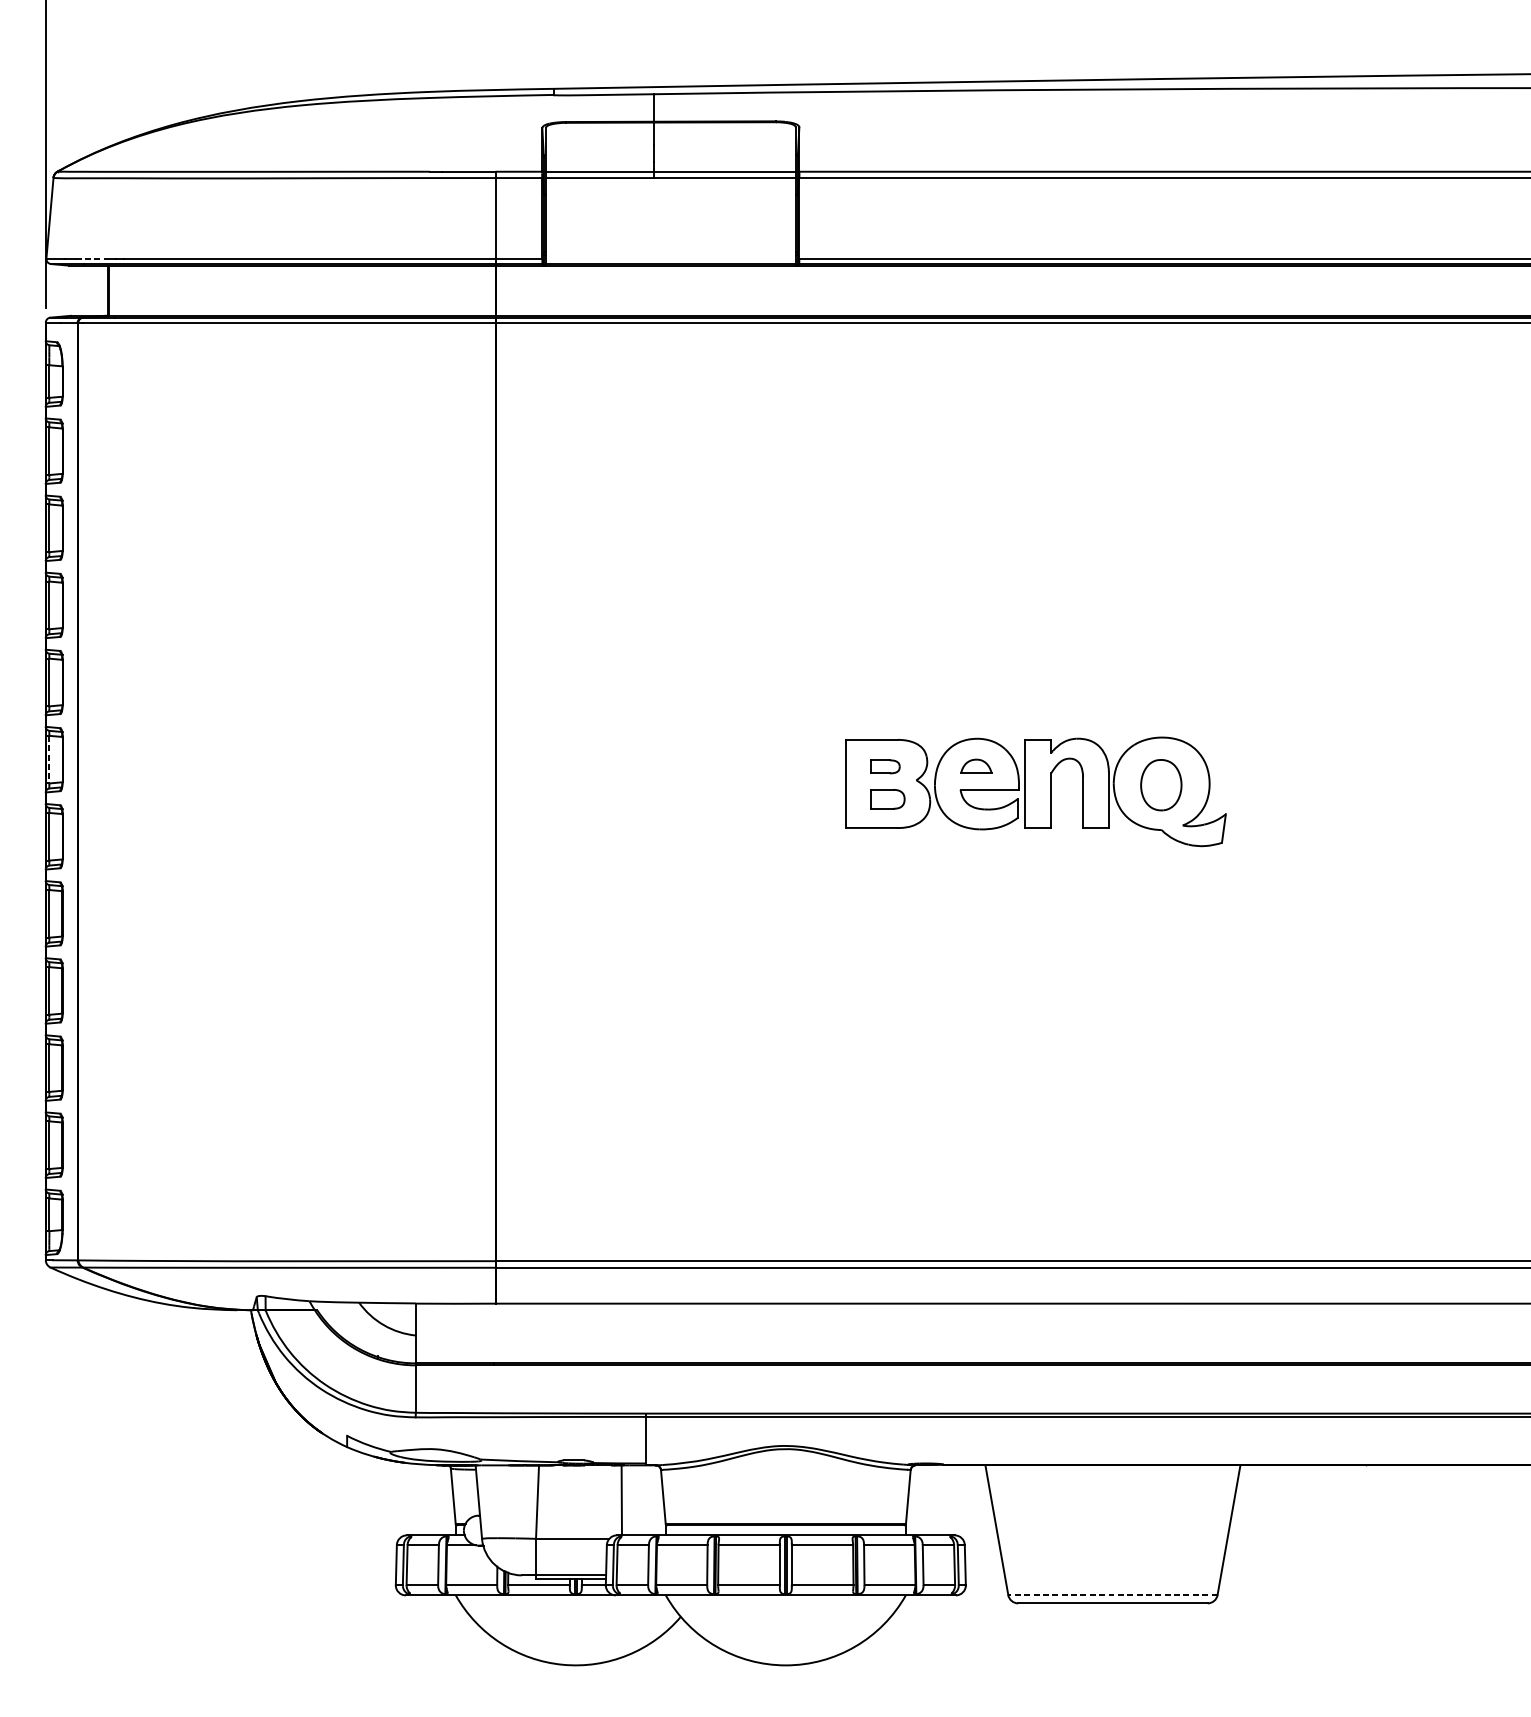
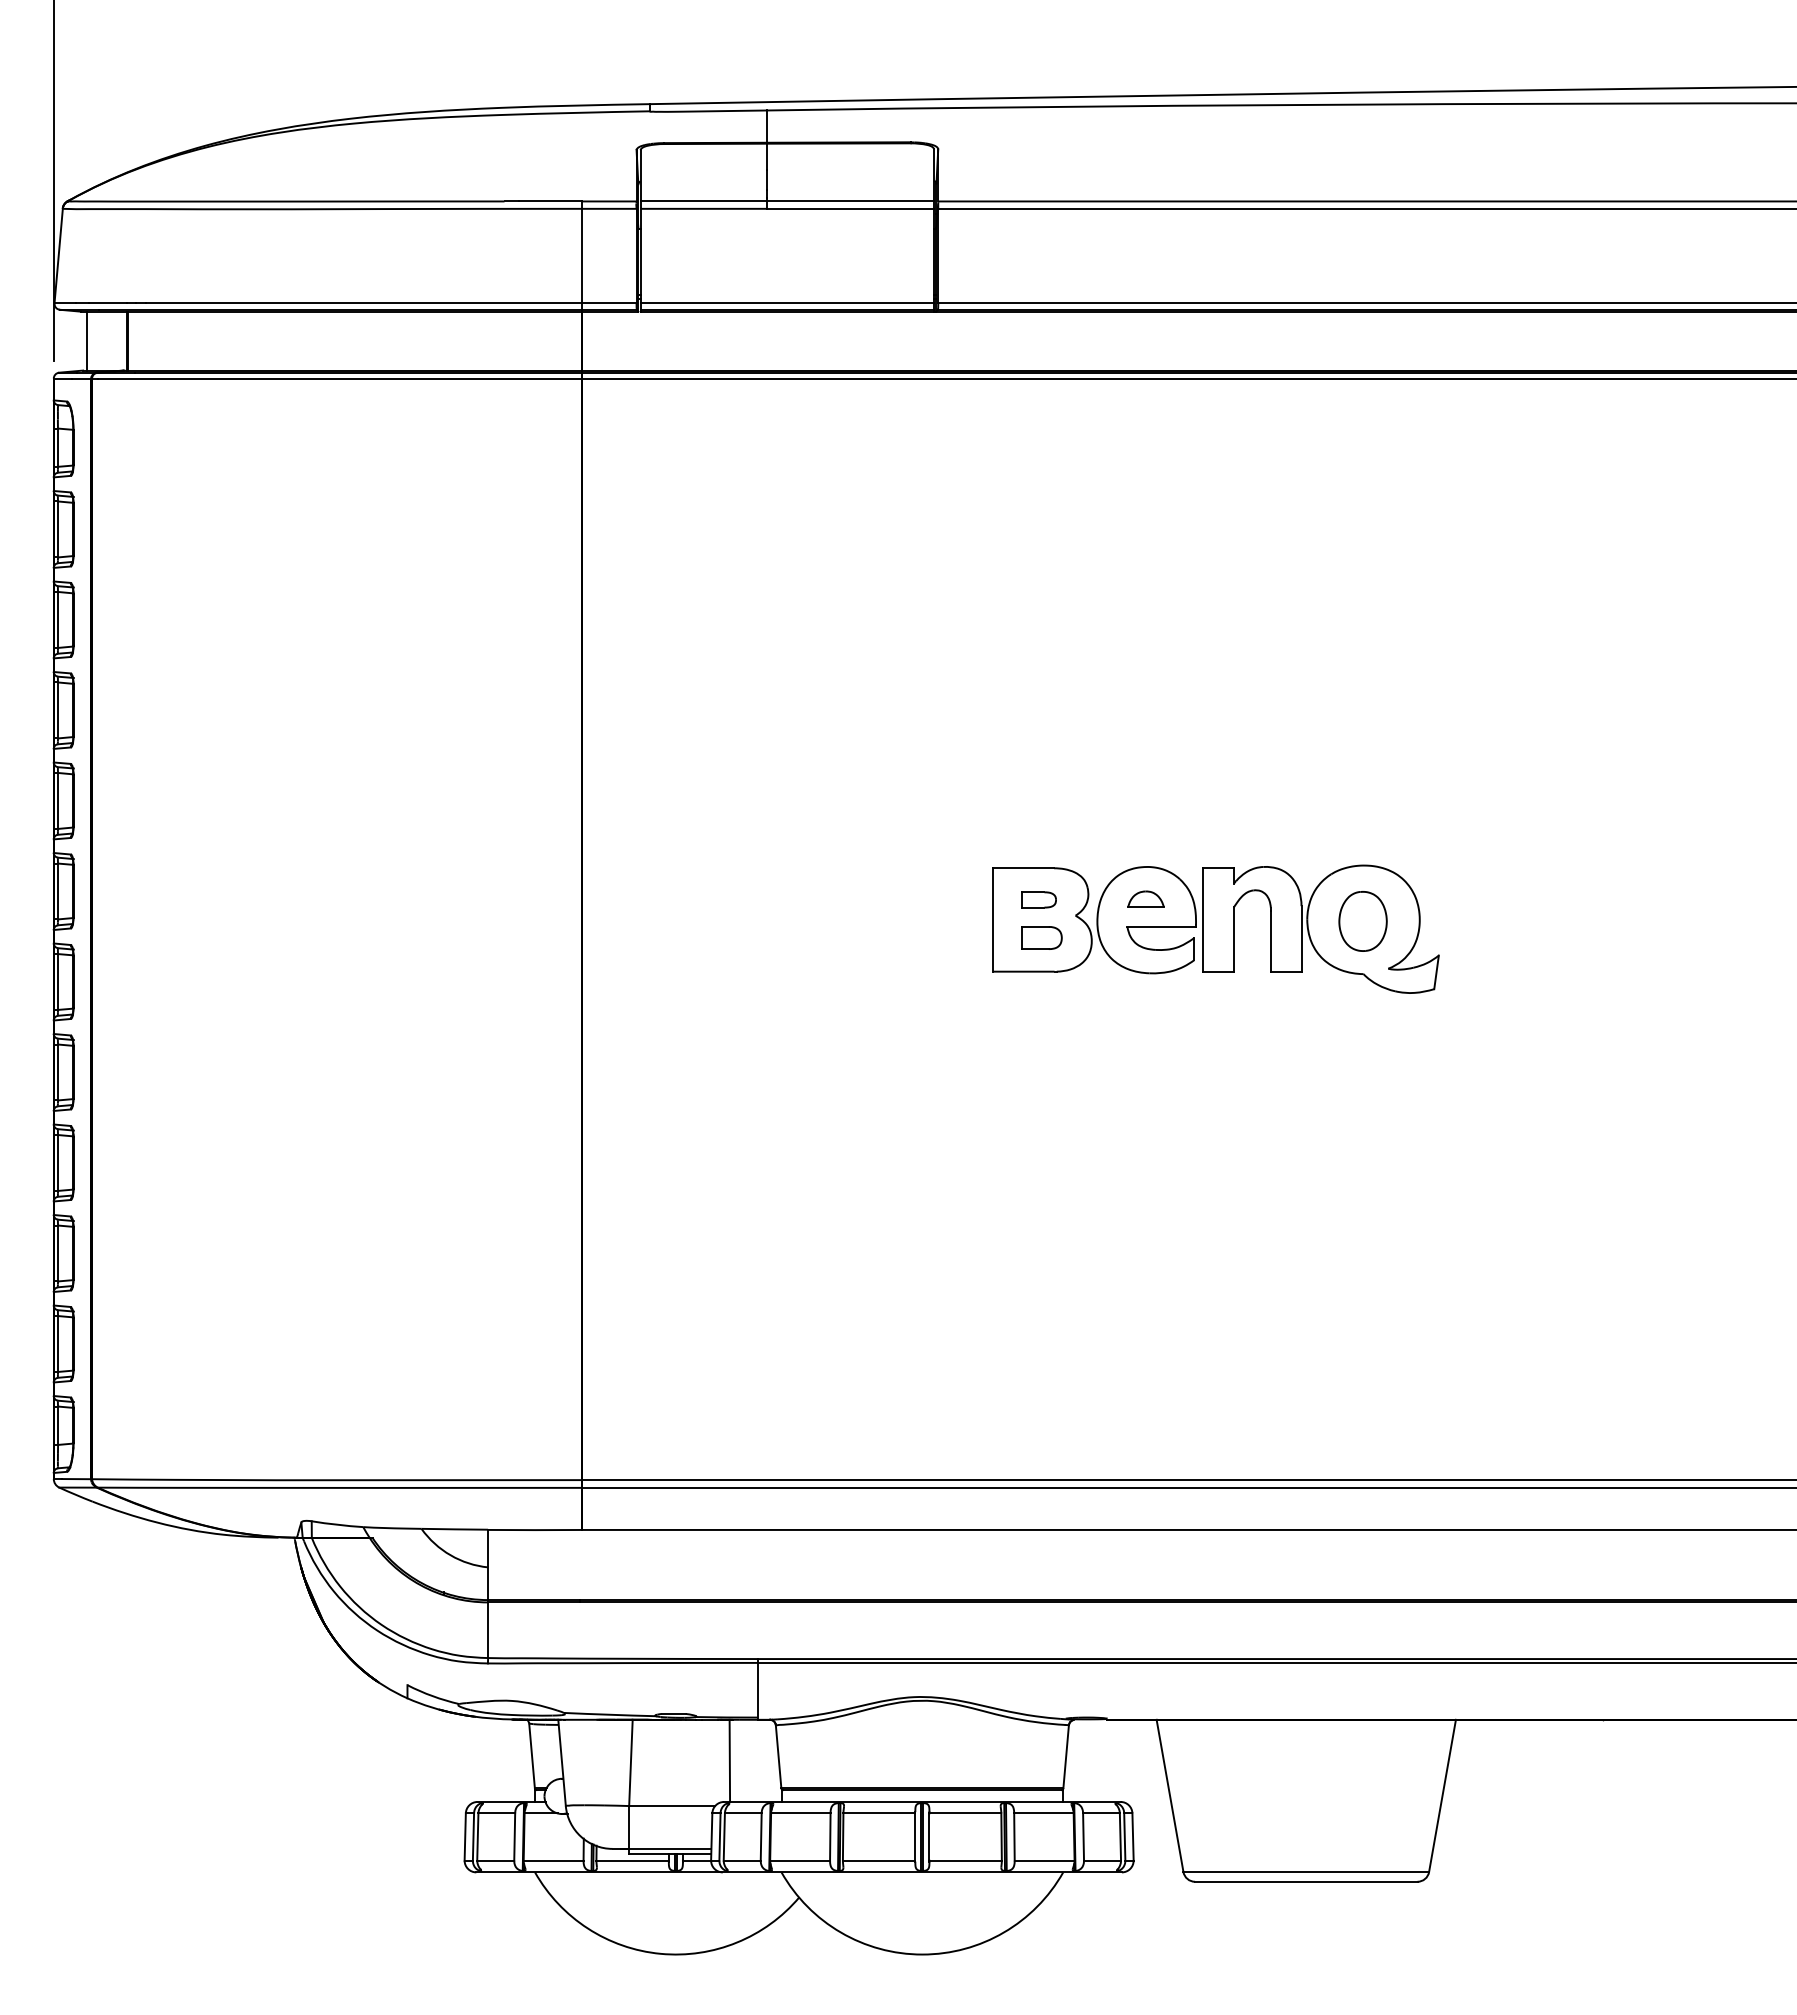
line: (92, 258) -> (108, 303), dashed -> solid
line: (670, 258) -> (787, 303), added
line: (73, 290) -> (86, 340), added
line: (49, 759) -> (58, 891), dashed -> solid
line: (1113, 1595) -> (1306, 1872), dashed -> solid

